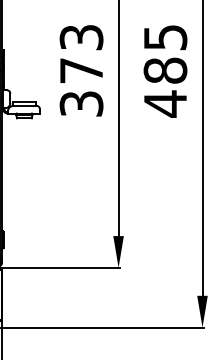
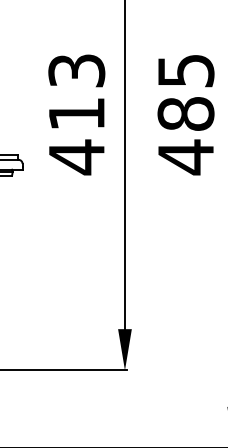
text: (81, 87) -> (76, 135), 373 -> 413

